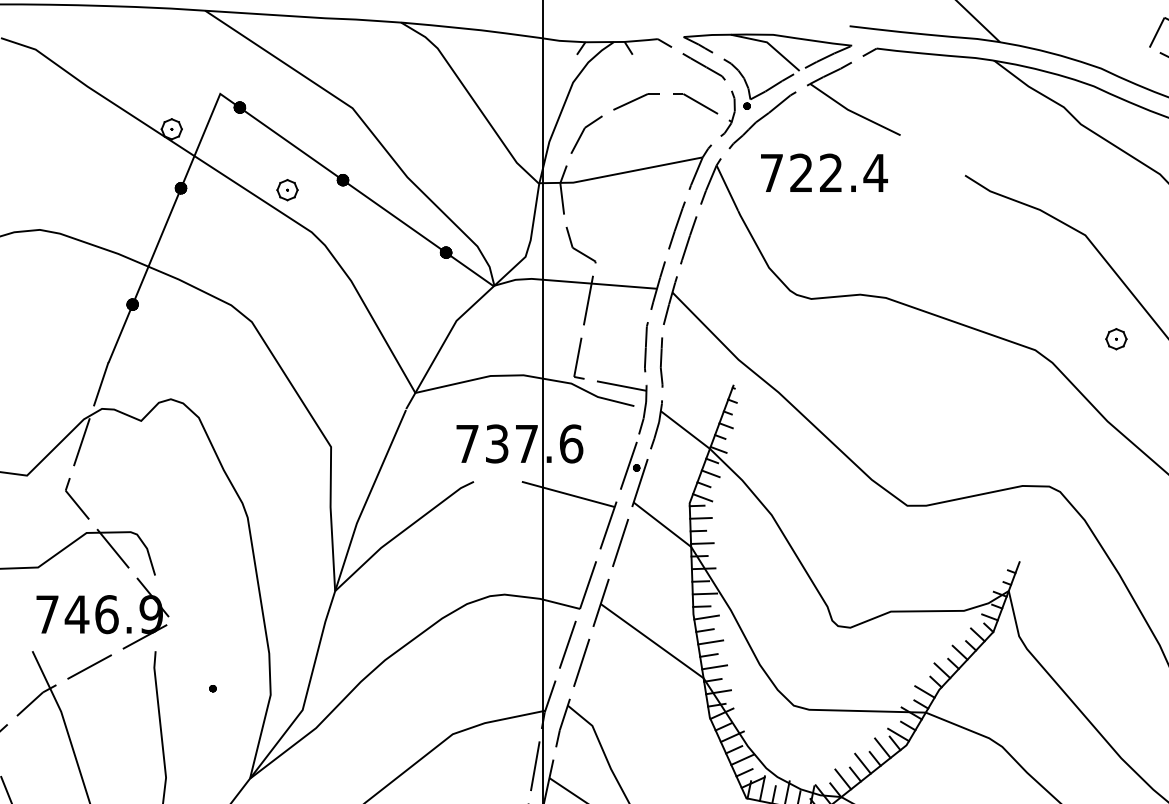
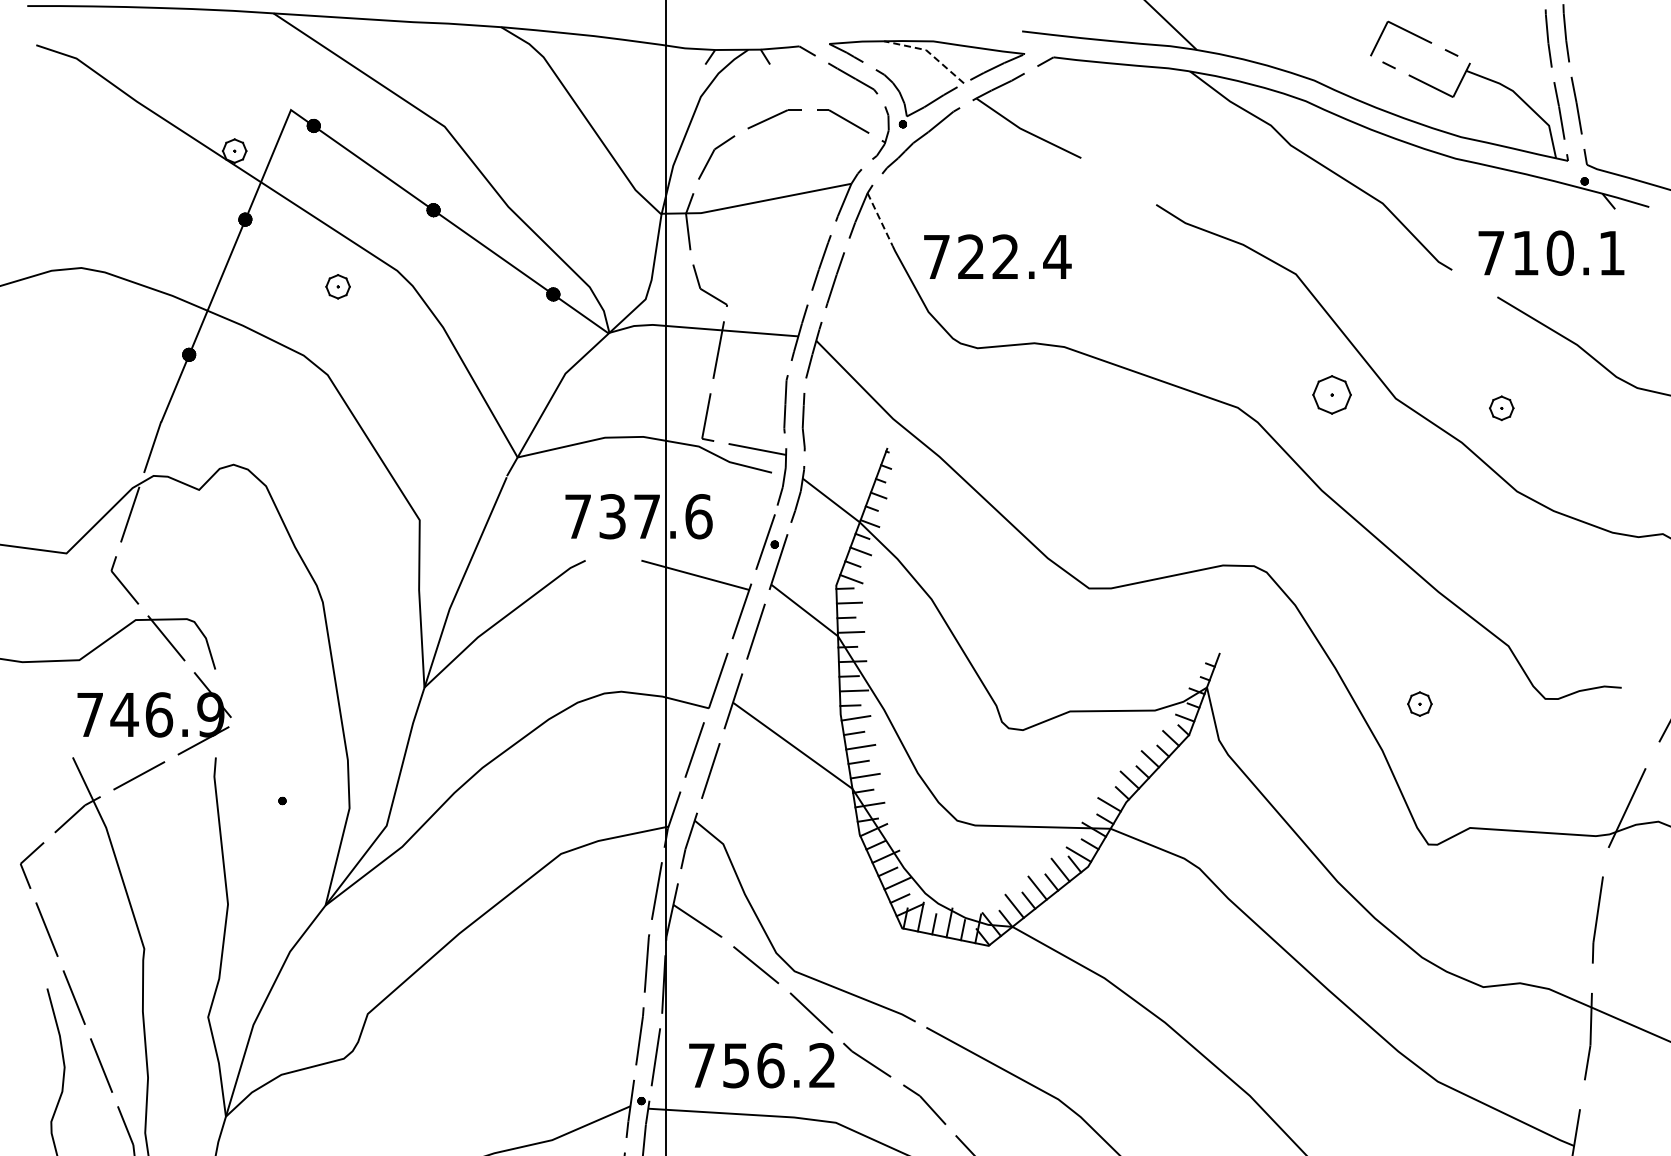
line: (769, 44) -> (928, 52), solid -> dashed
text: (824, 172) -> (997, 256), moved
line: (727, 188) -> (880, 219), solid -> dashed
part: (286, 189) -> (337, 286), moved
part: (1115, 338) -> (1331, 394), size x1.6

